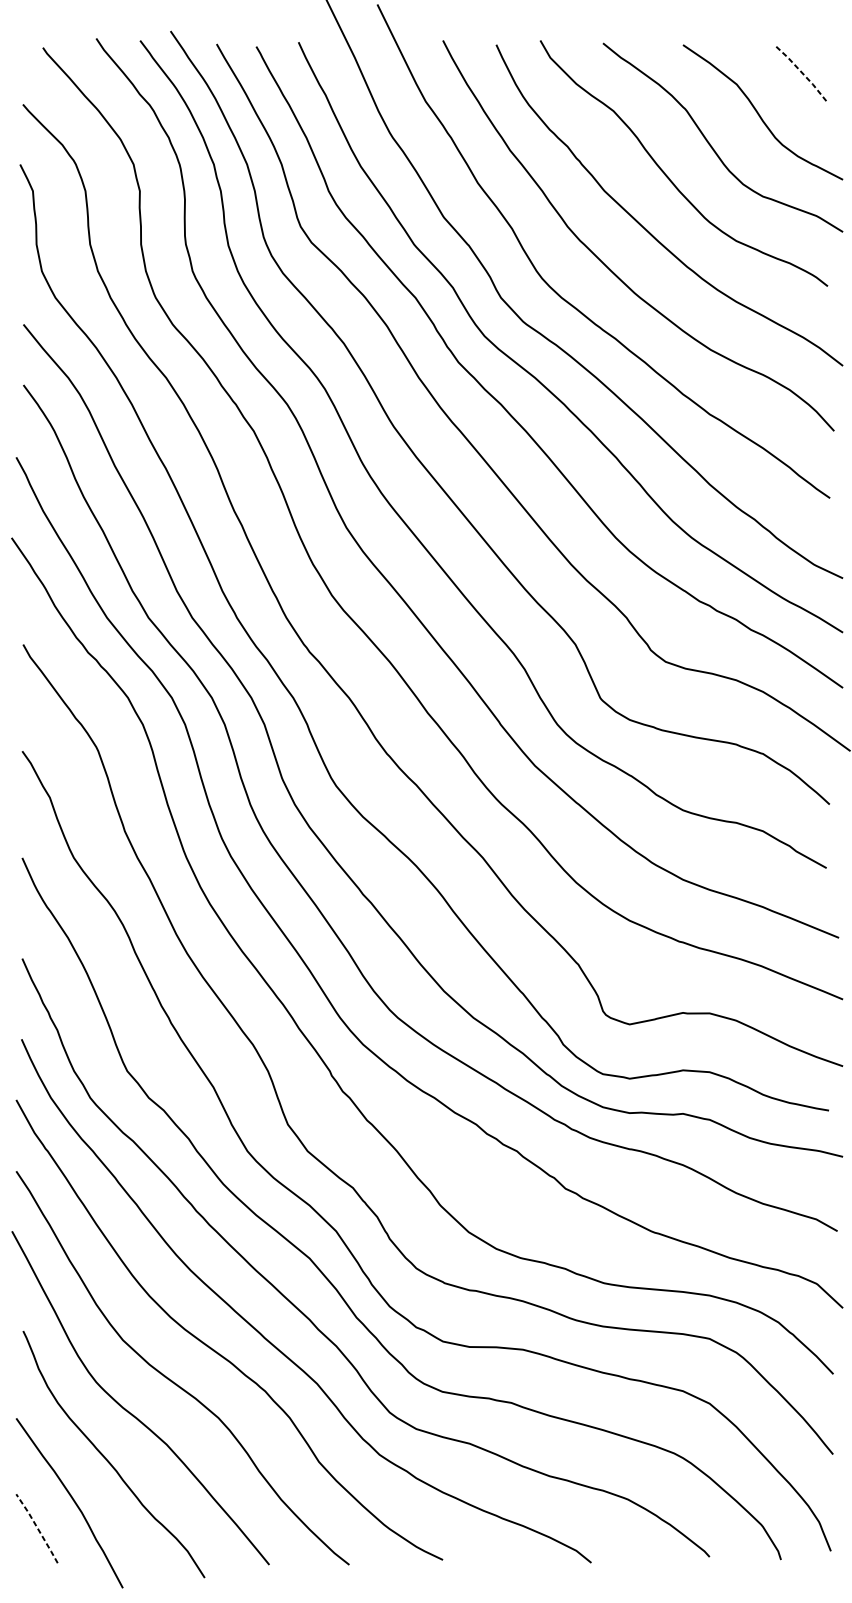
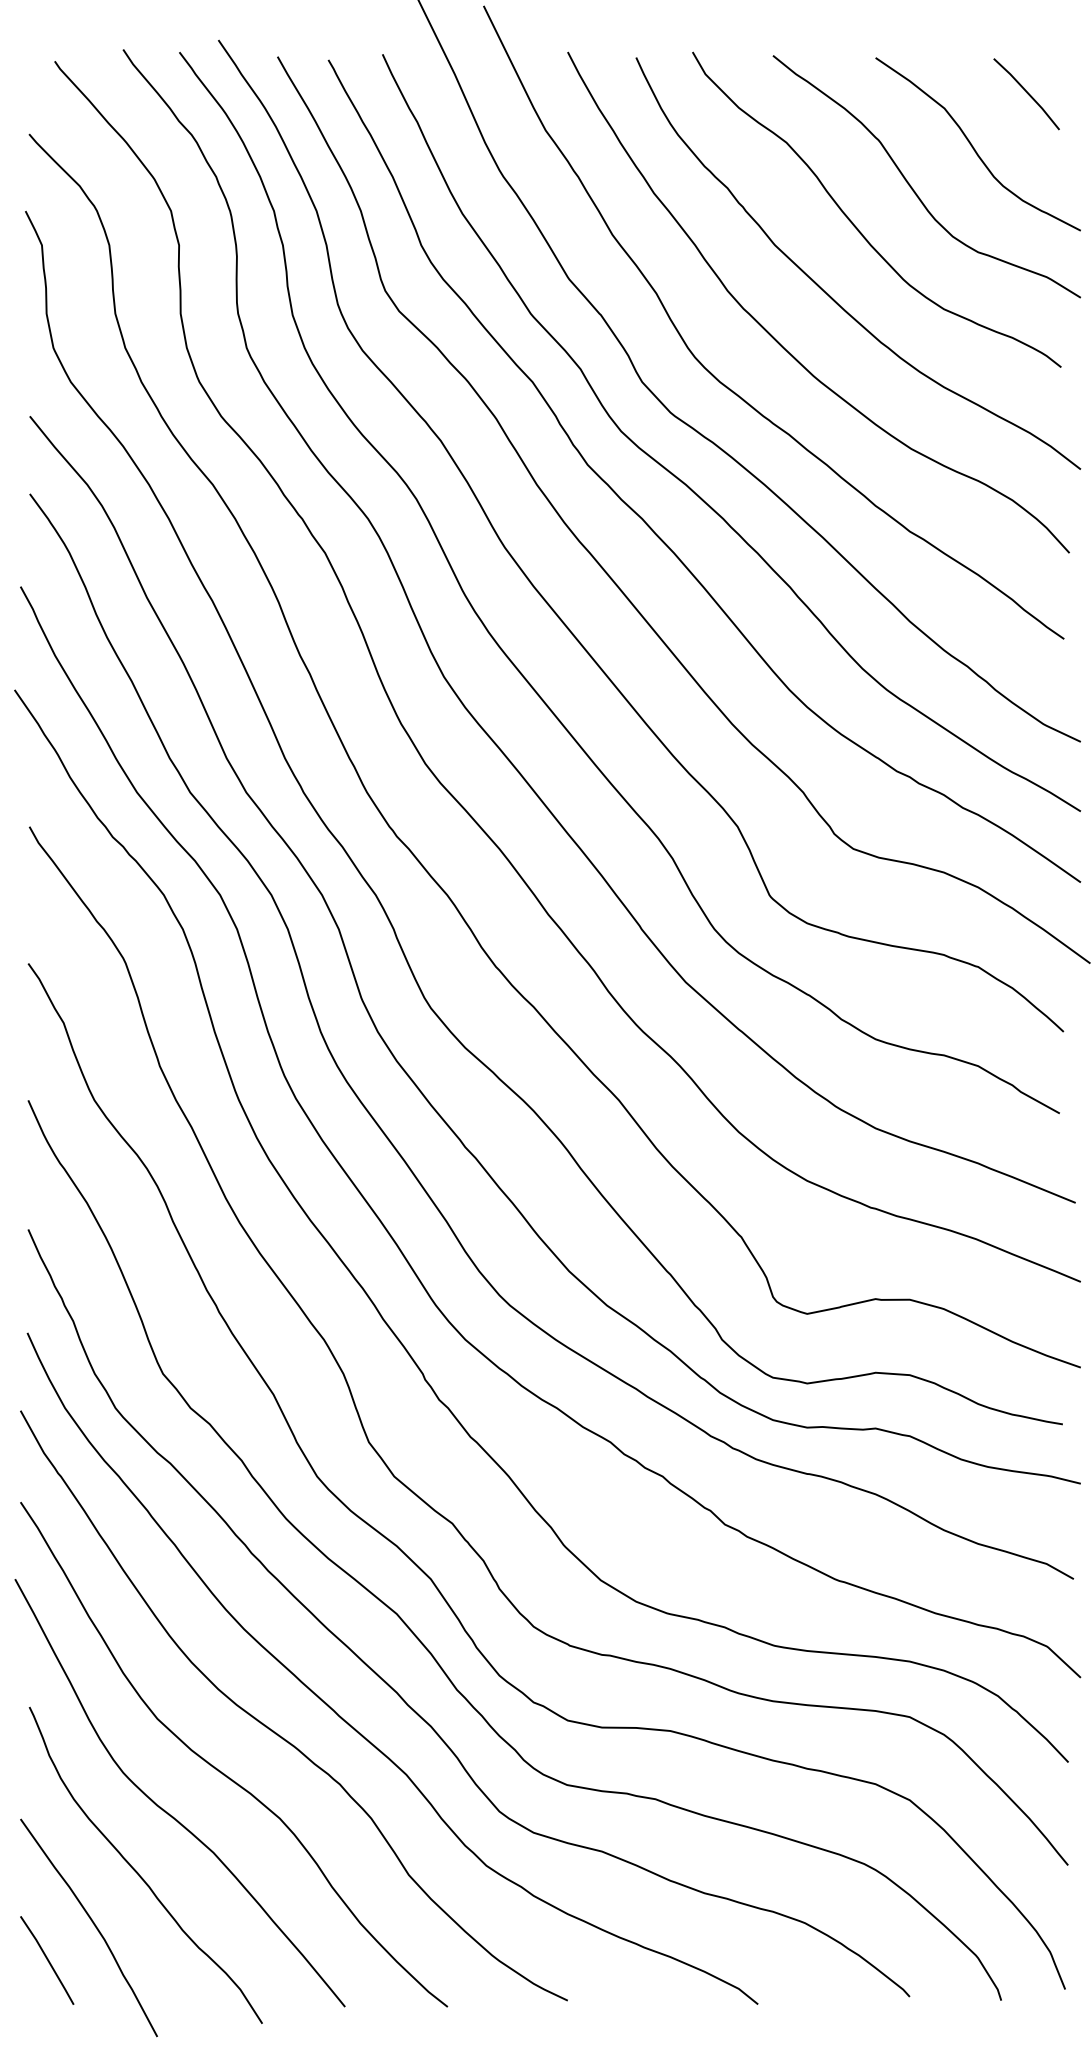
line: (801, 72) -> (1027, 93), dashed -> solid
line: (37, 1527) -> (47, 1959), dashed -> solid

